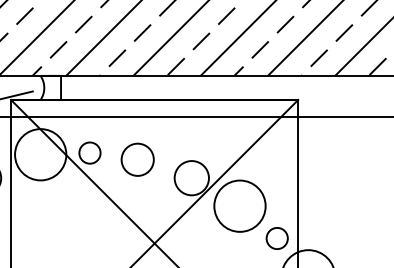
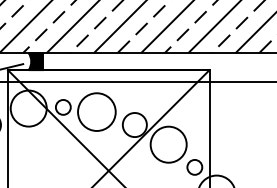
fill: (50, 87) -> (35, 61), added
circle: (137, 158) -> (96, 111), size x1.67

